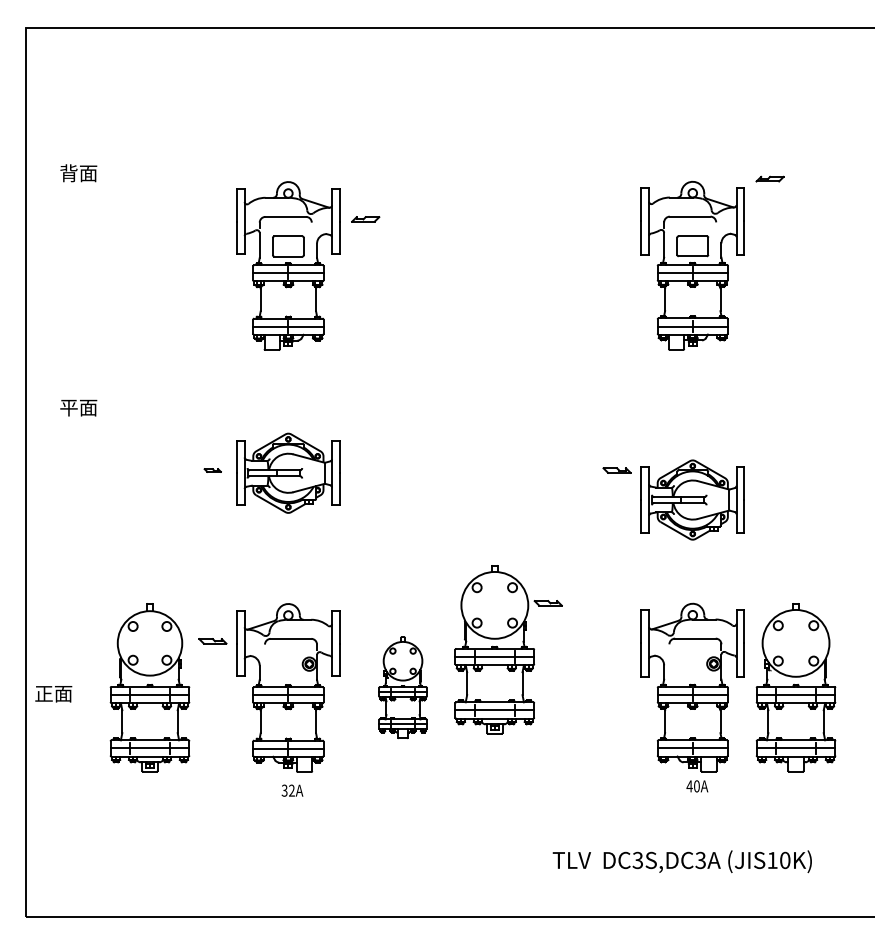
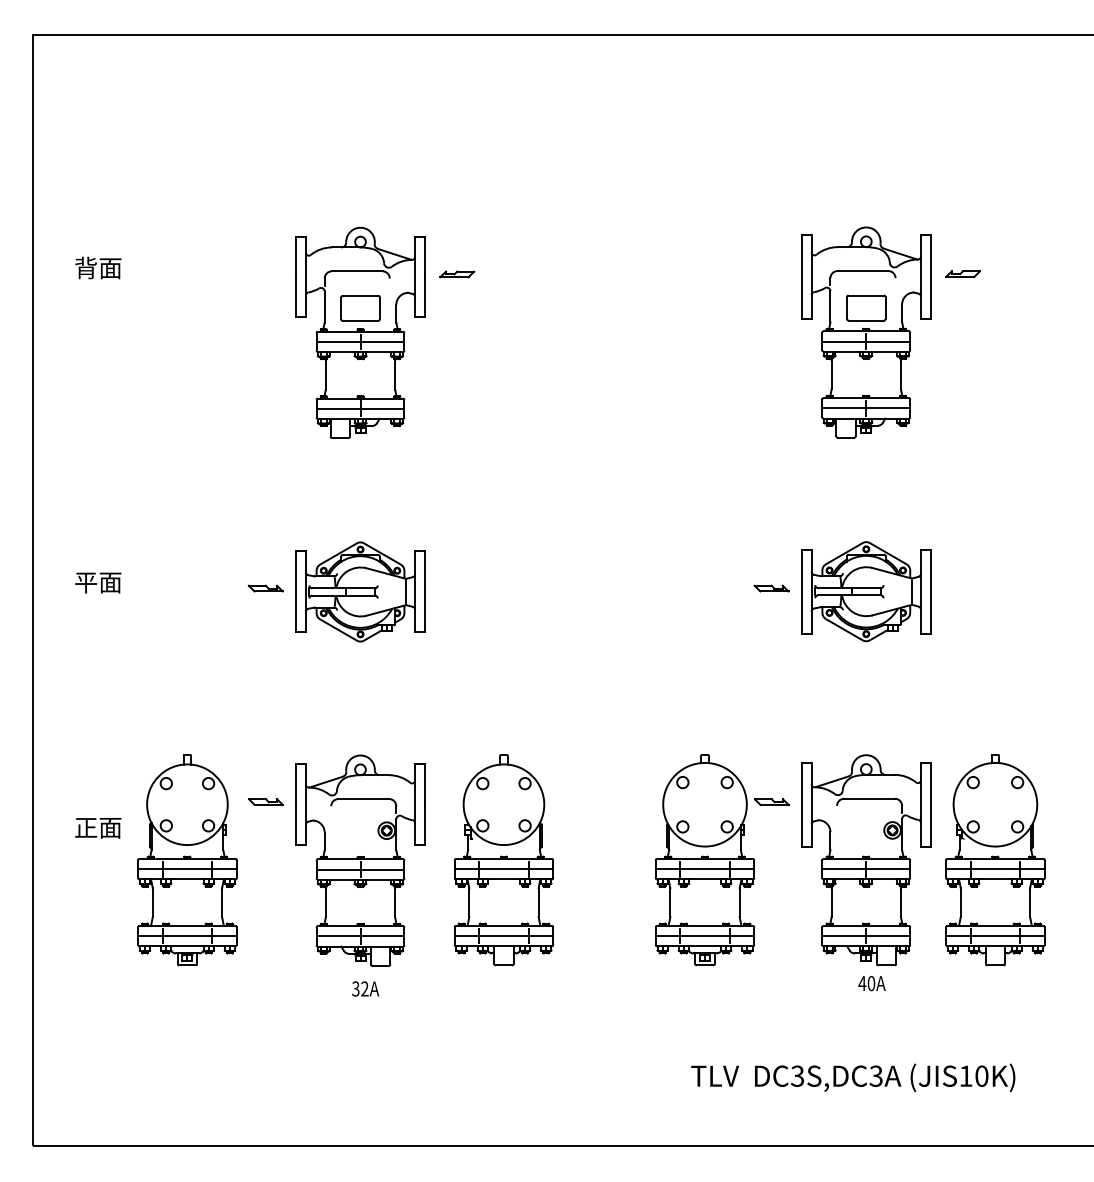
text: (78, 173) -> (97, 268), moved
part: (769, 178) -> (962, 273), moved
text: (78, 407) -> (97, 582), moved
part: (212, 470) -> (265, 588), size x1.67
part: (692, 499) -> (865, 591), moved
part: (508, 649) -> (722, 859), moved
part: (402, 687) -> (503, 859), size x1.67
text: (53, 694) -> (97, 828), moved

